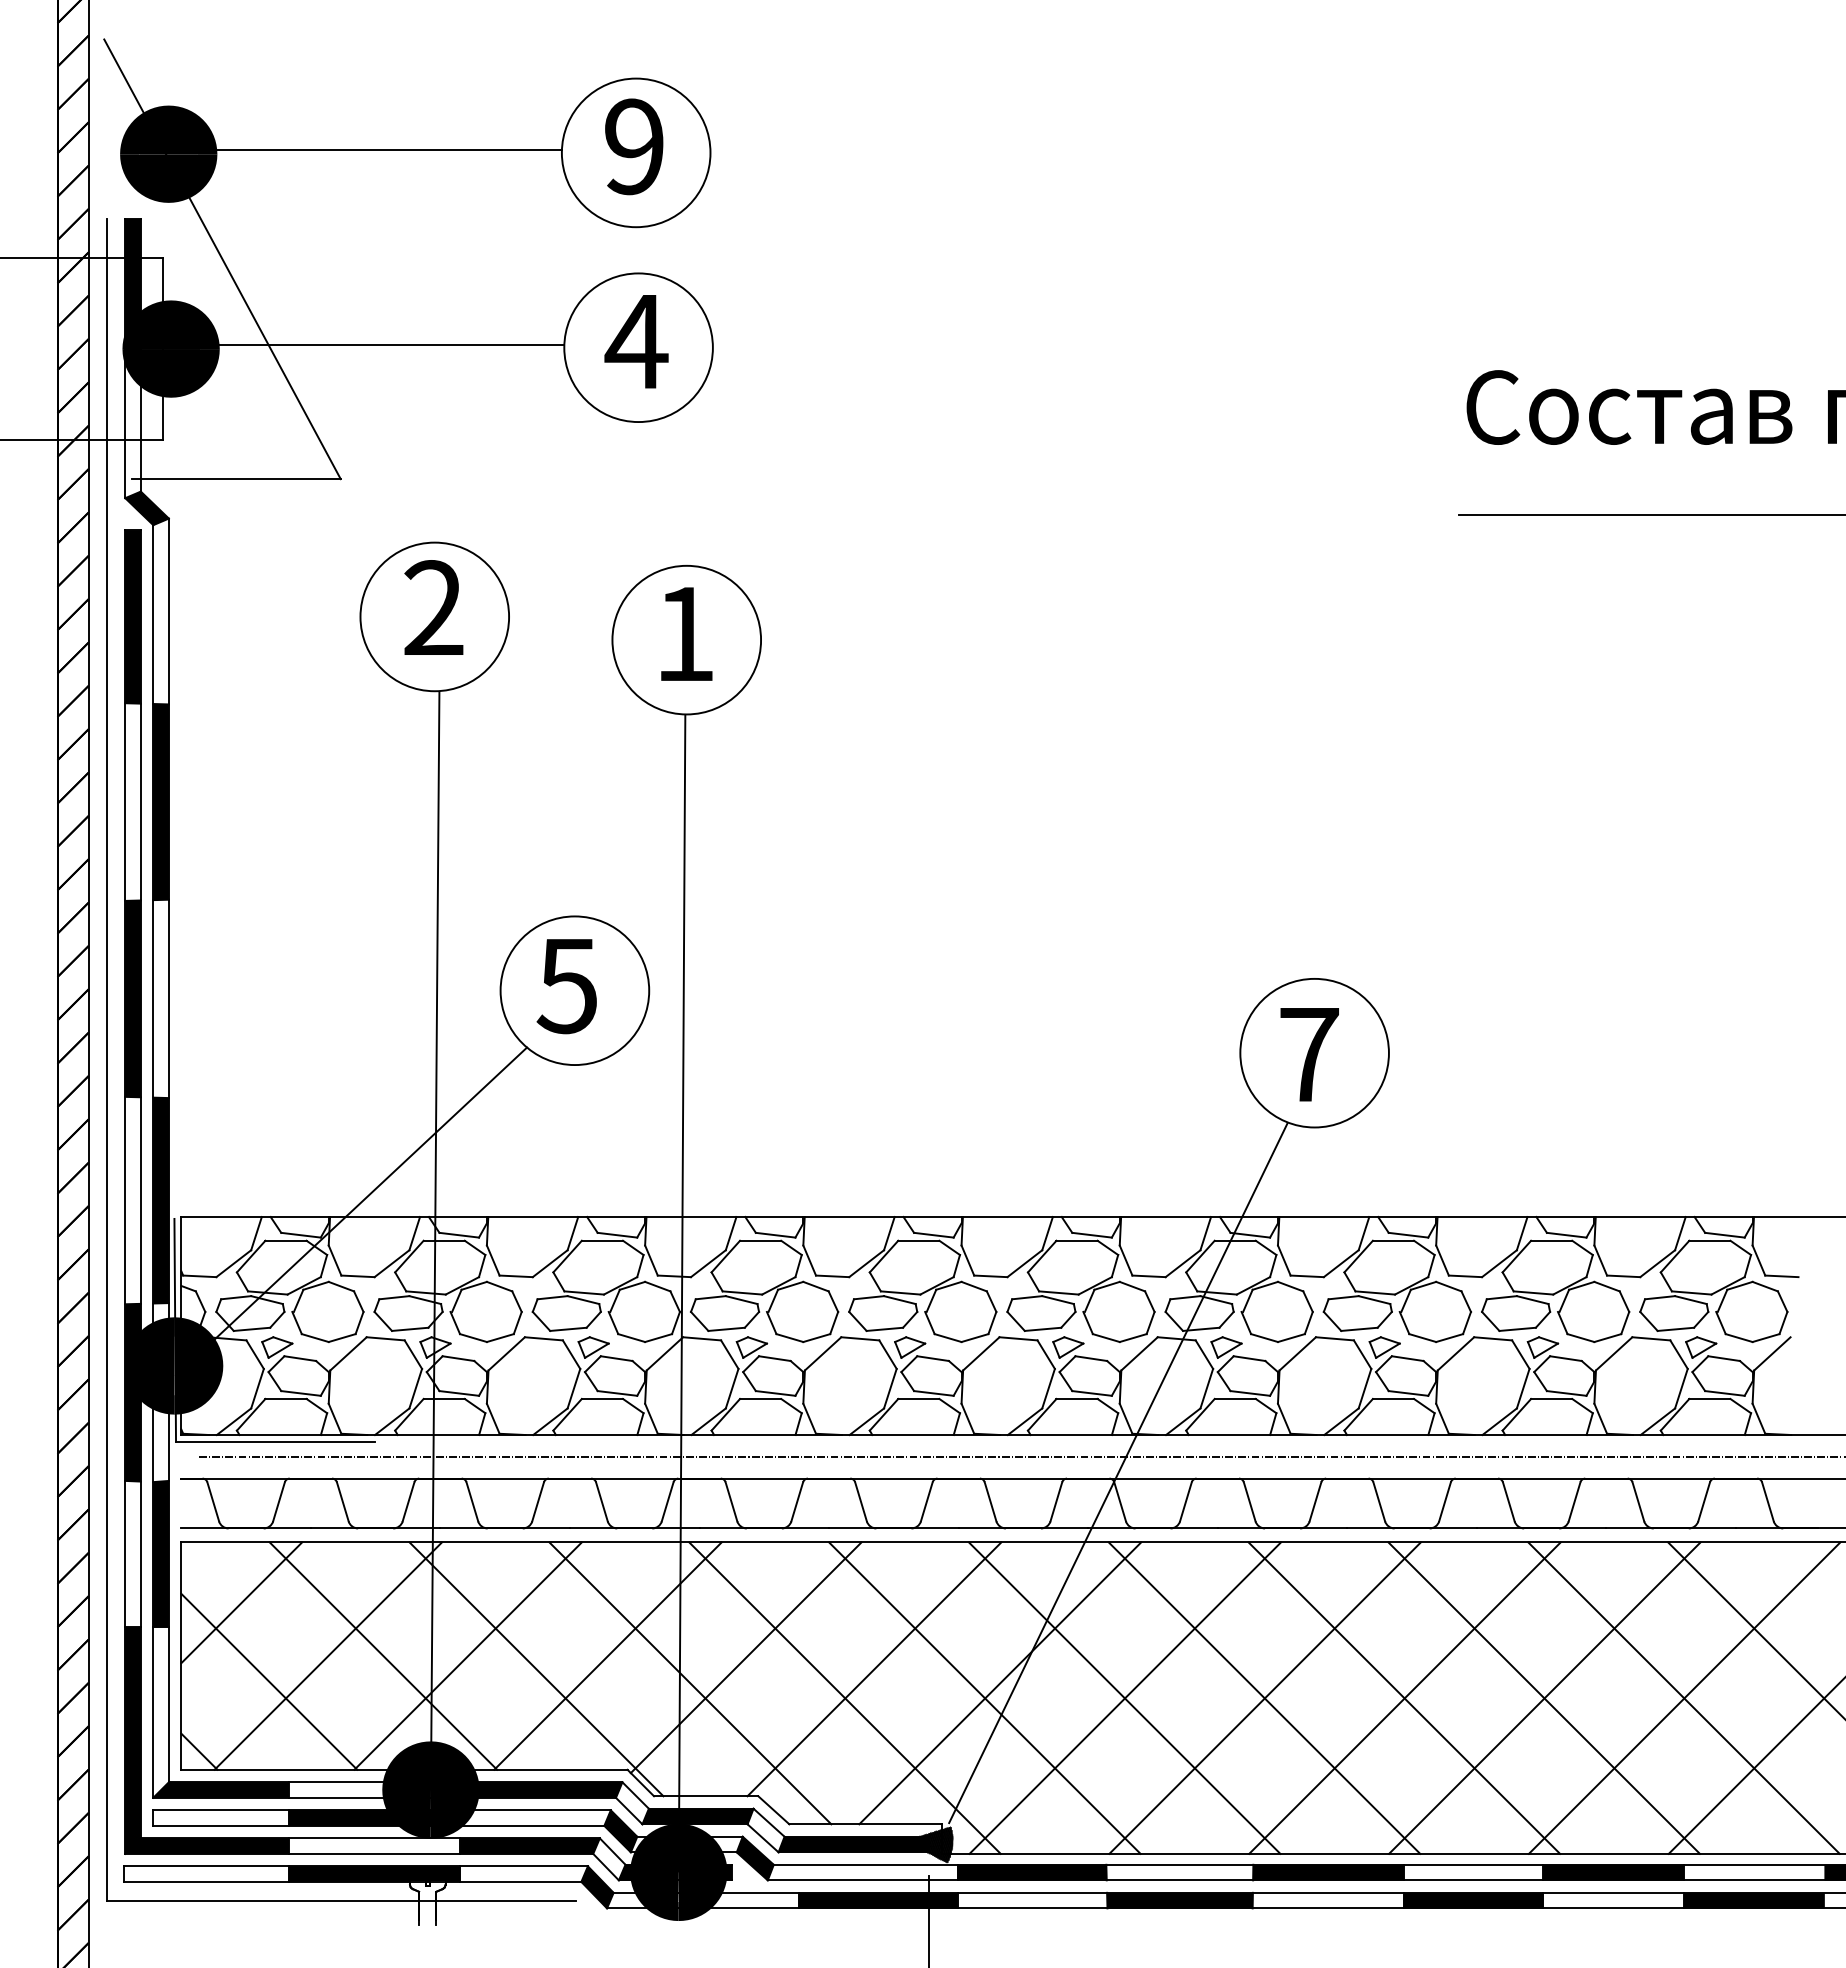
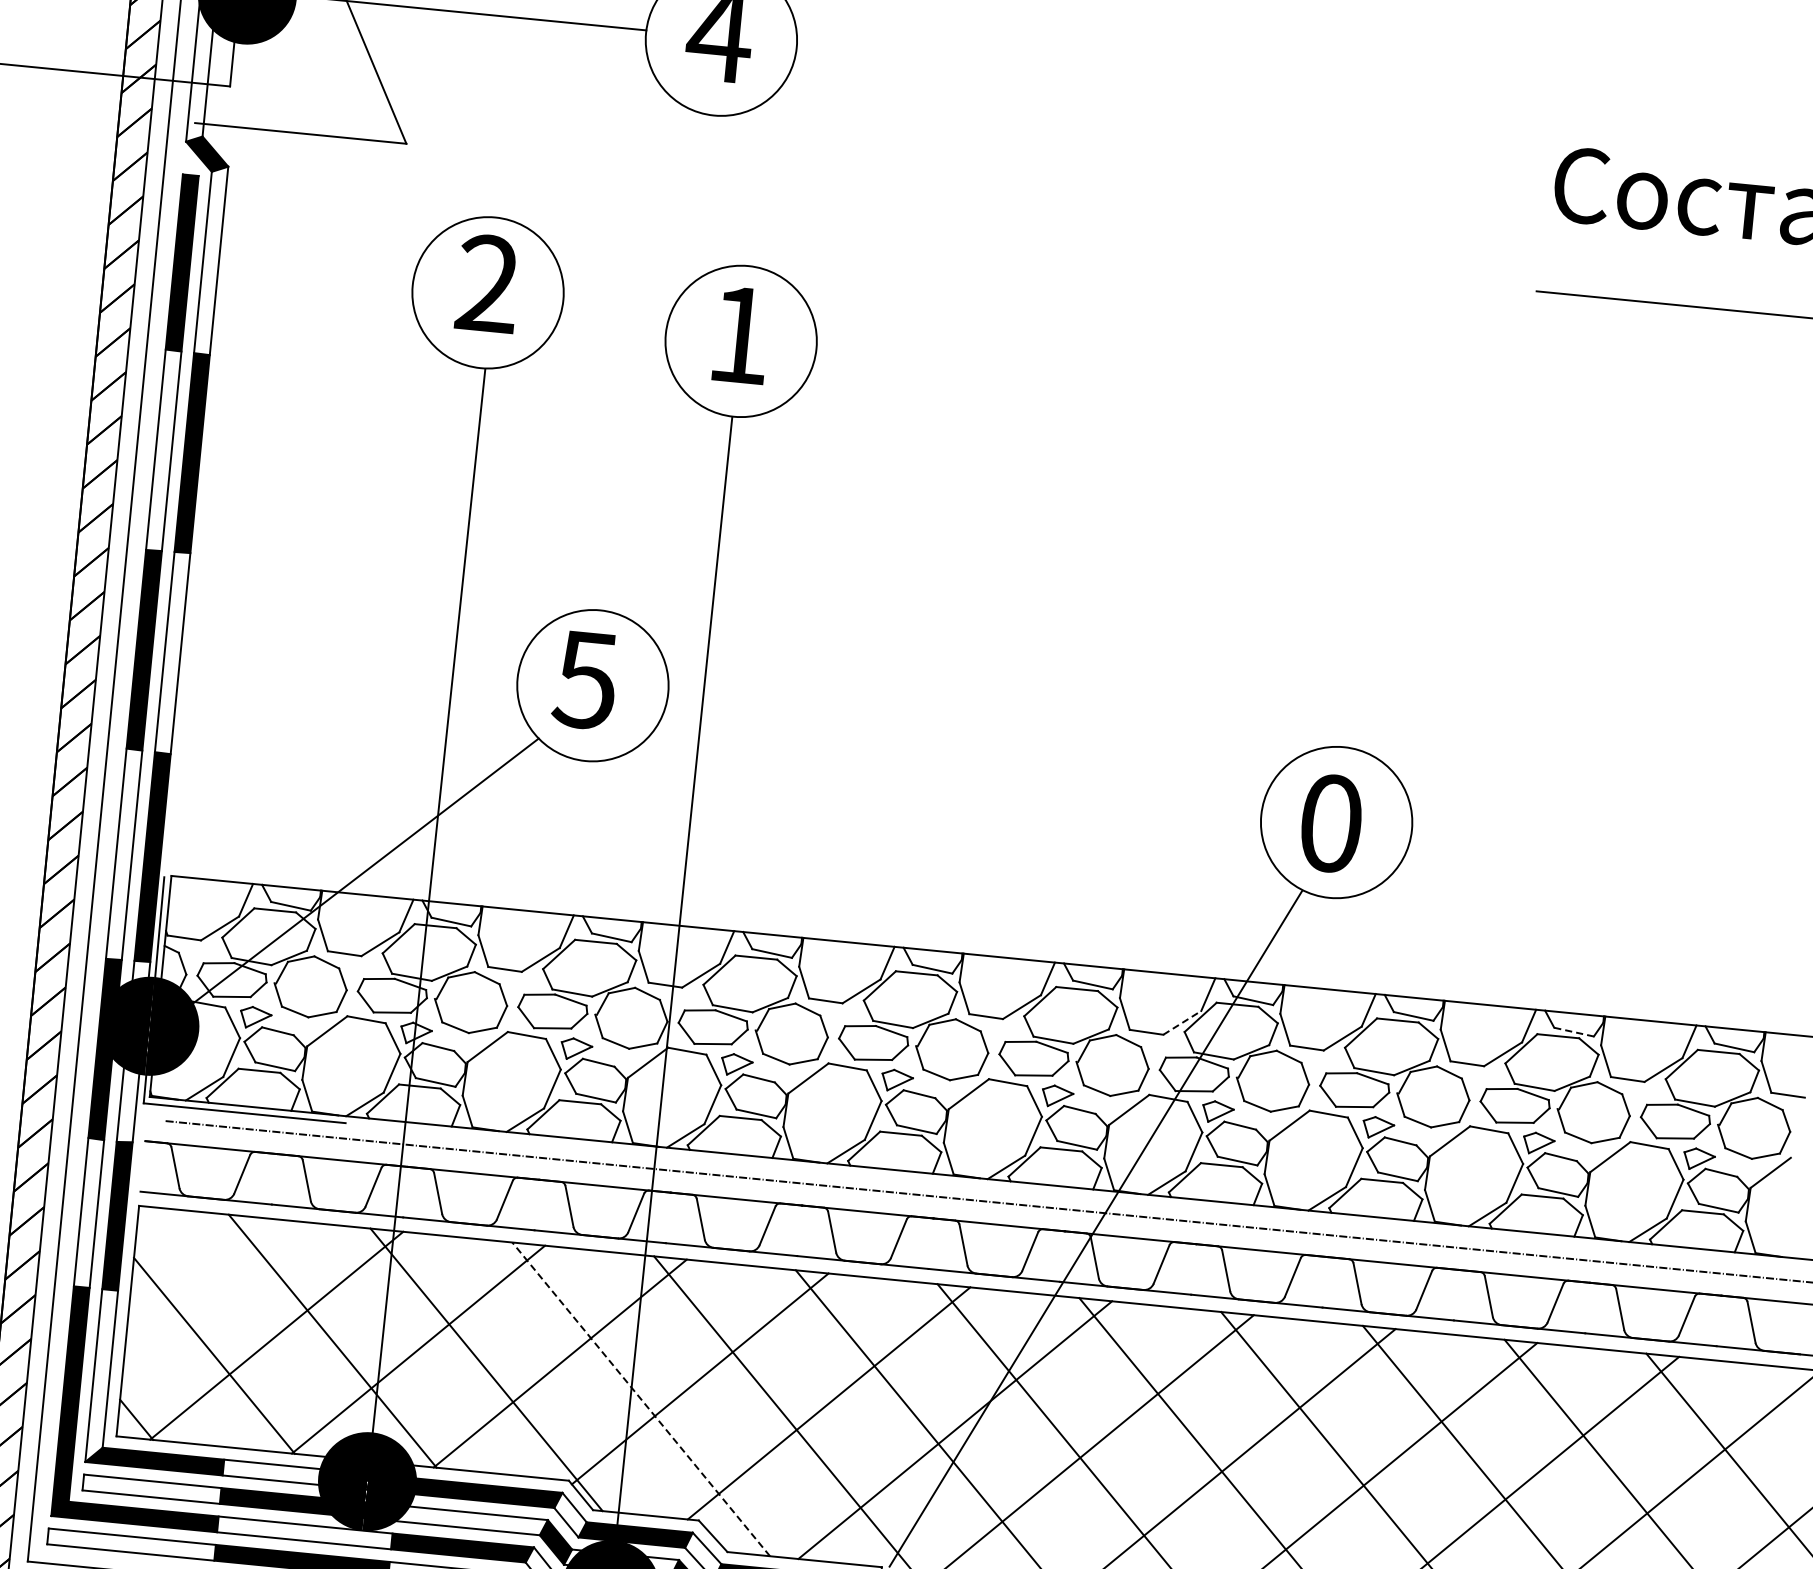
text: (1309, 1054) -> (1331, 823), 7 -> 0
line: (1566, 1235) -> (1573, 1032), solid -> dashed
line: (1183, 1263) -> (1182, 1022), solid -> dashed
line: (241, 1602) -> (194, 1272), removed
line: (690, 1683) -> (641, 1399), solid -> dashed

